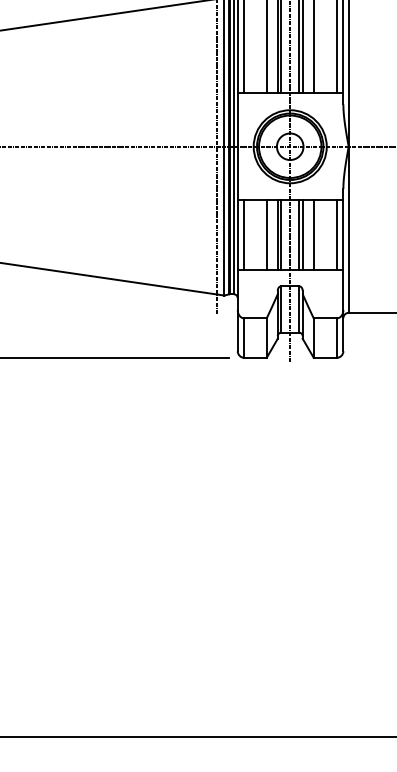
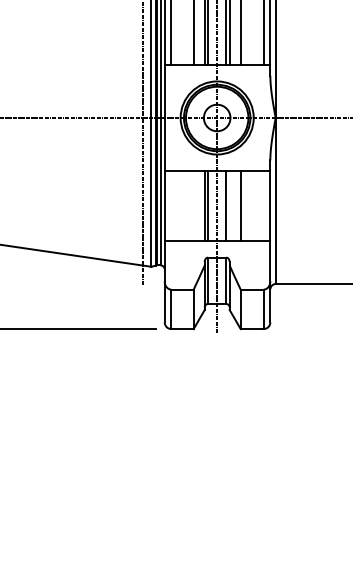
line: (244, 234) -> (171, 205), removed
line: (266, 234) -> (193, 205), removed
line: (302, 234) -> (229, 205), removed
line: (336, 234) -> (263, 205), removed

